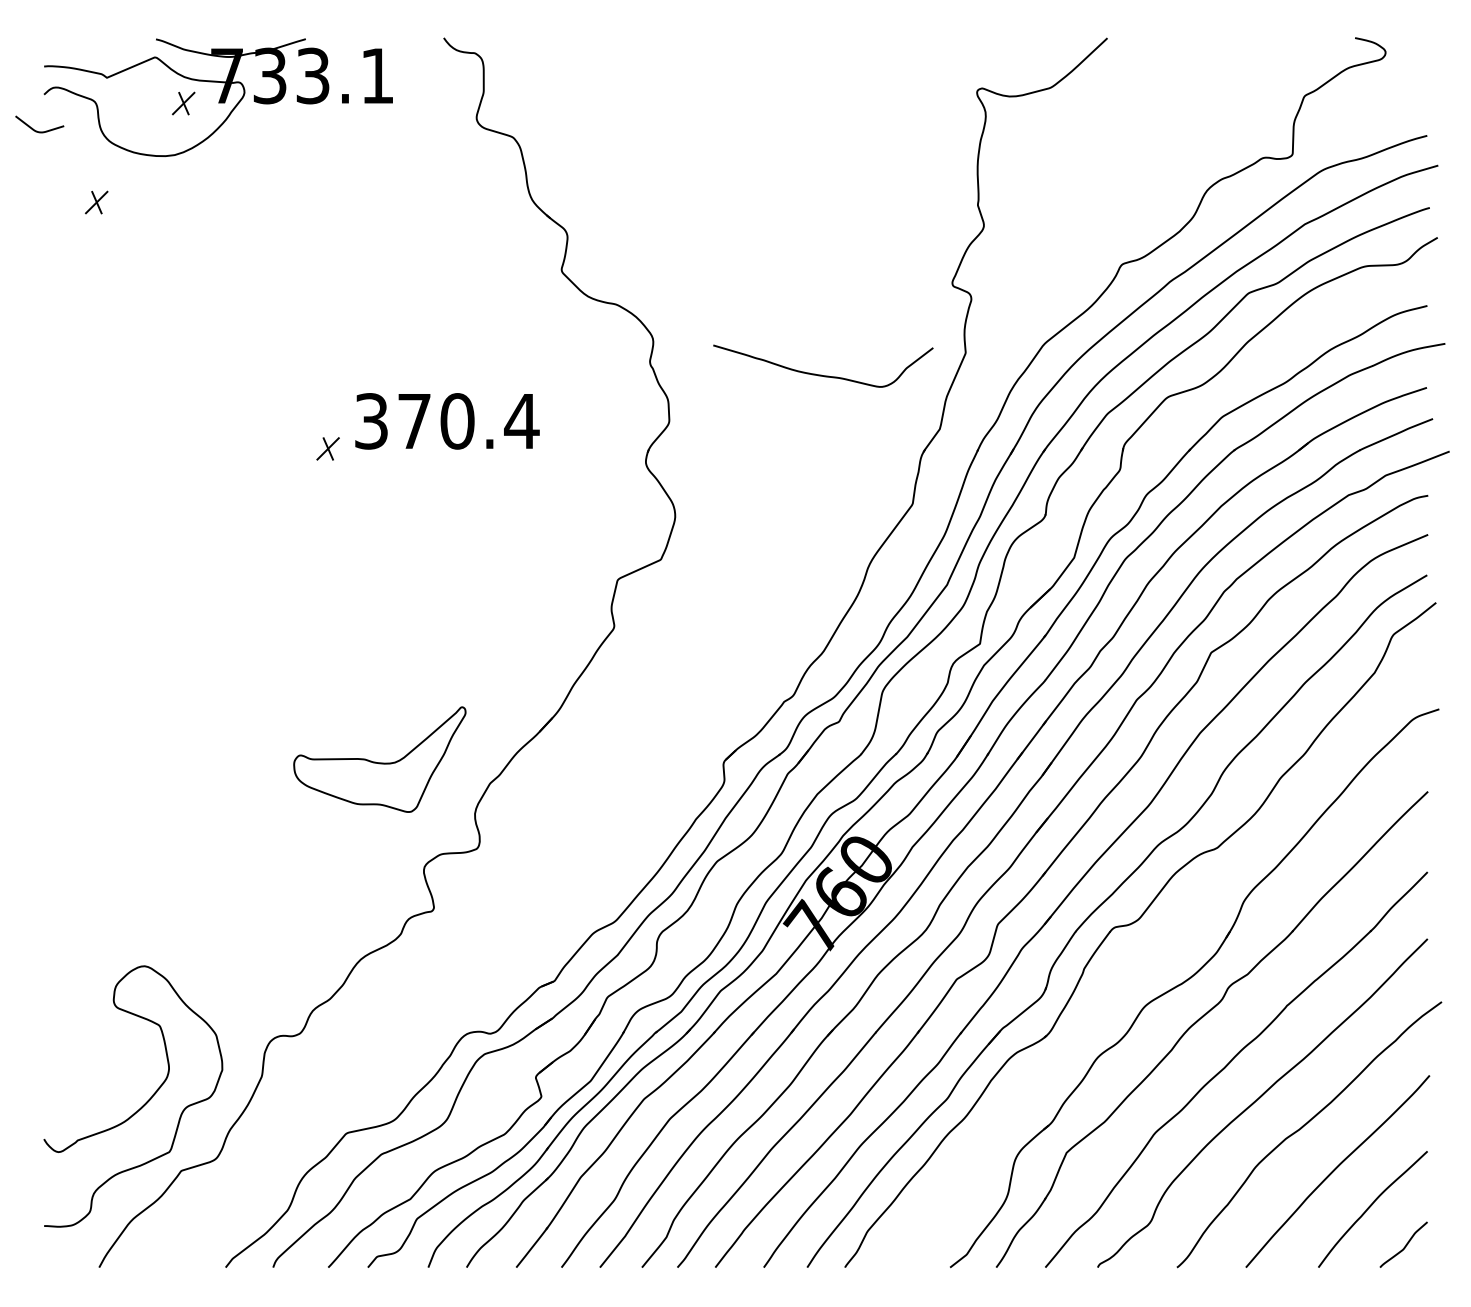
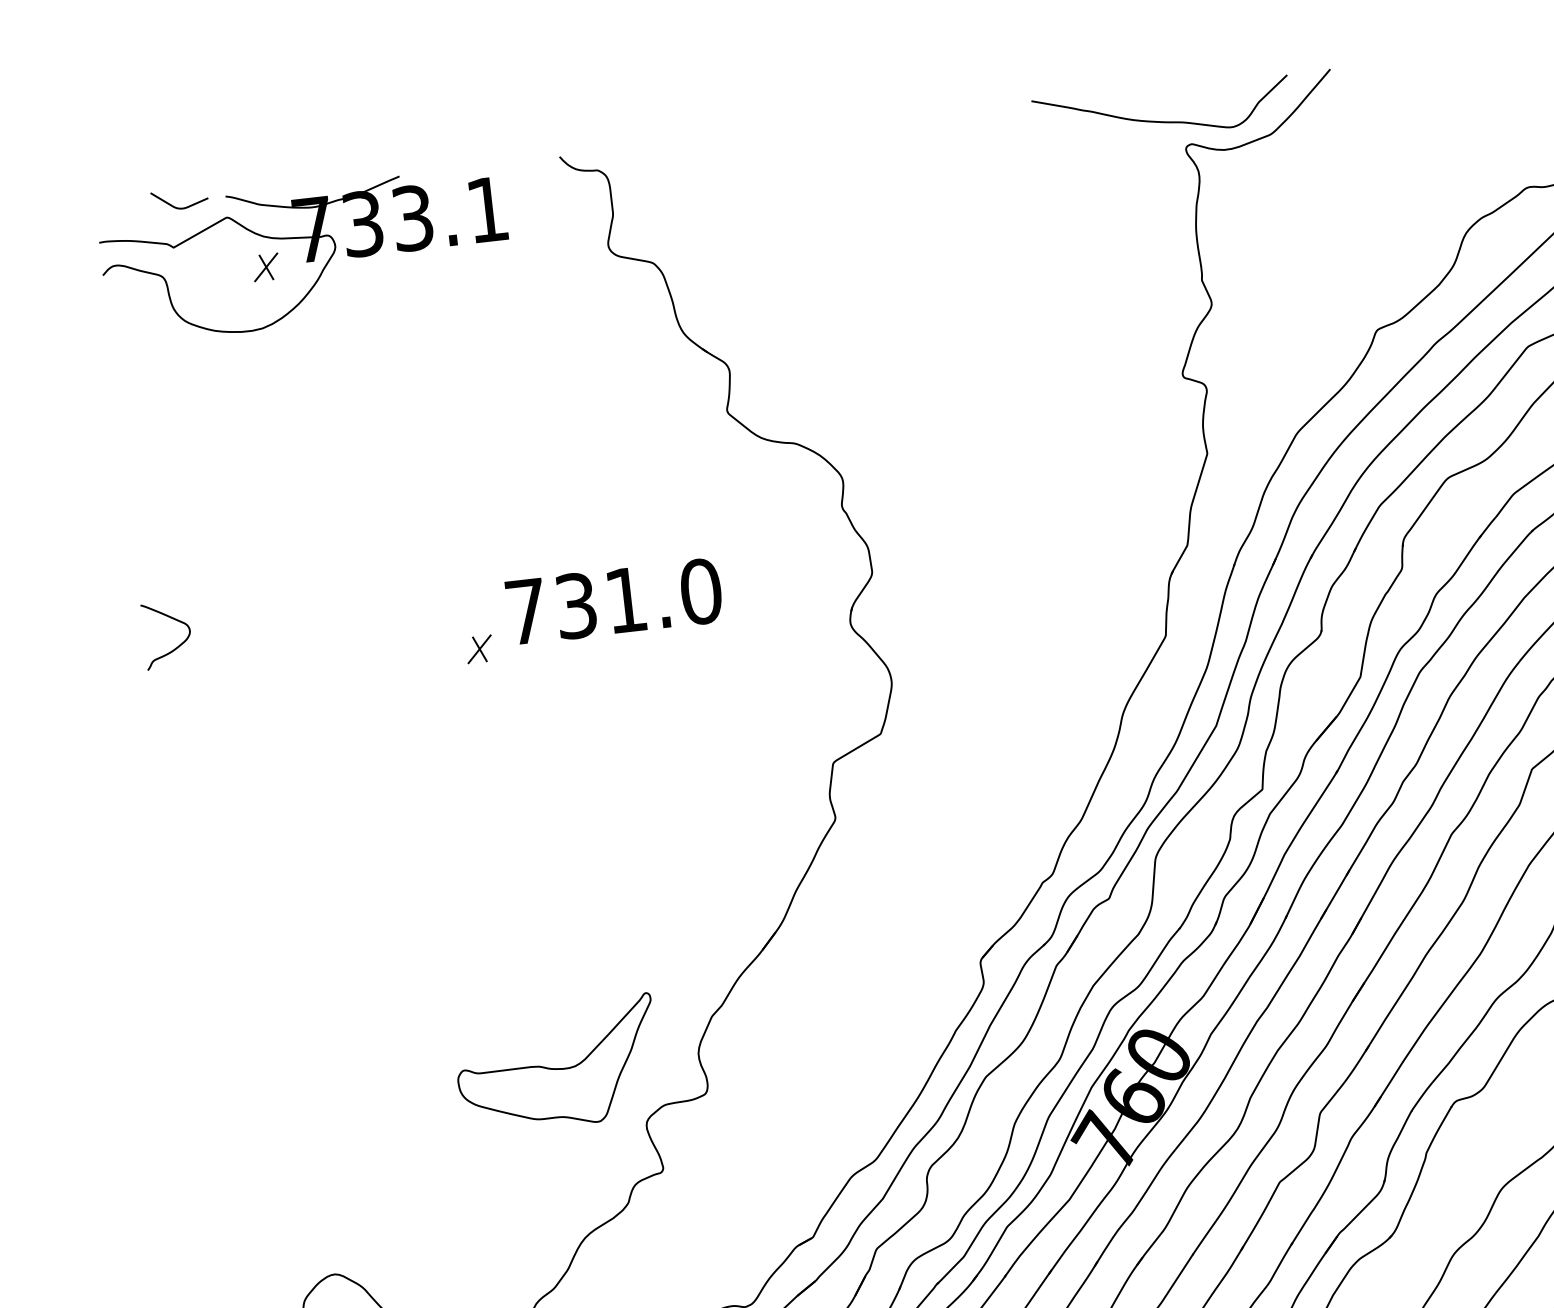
curve: (37, 130) -> (177, 206), moved
part: (96, 202) -> (178, 393), removed
curve: (821, 374) -> (1160, 120), moved
curve: (68, 418) -> (174, 648), added
text: (447, 421) -> (614, 601), 370.4 -> 731.0
part: (379, 759) -> (556, 1064), moved

